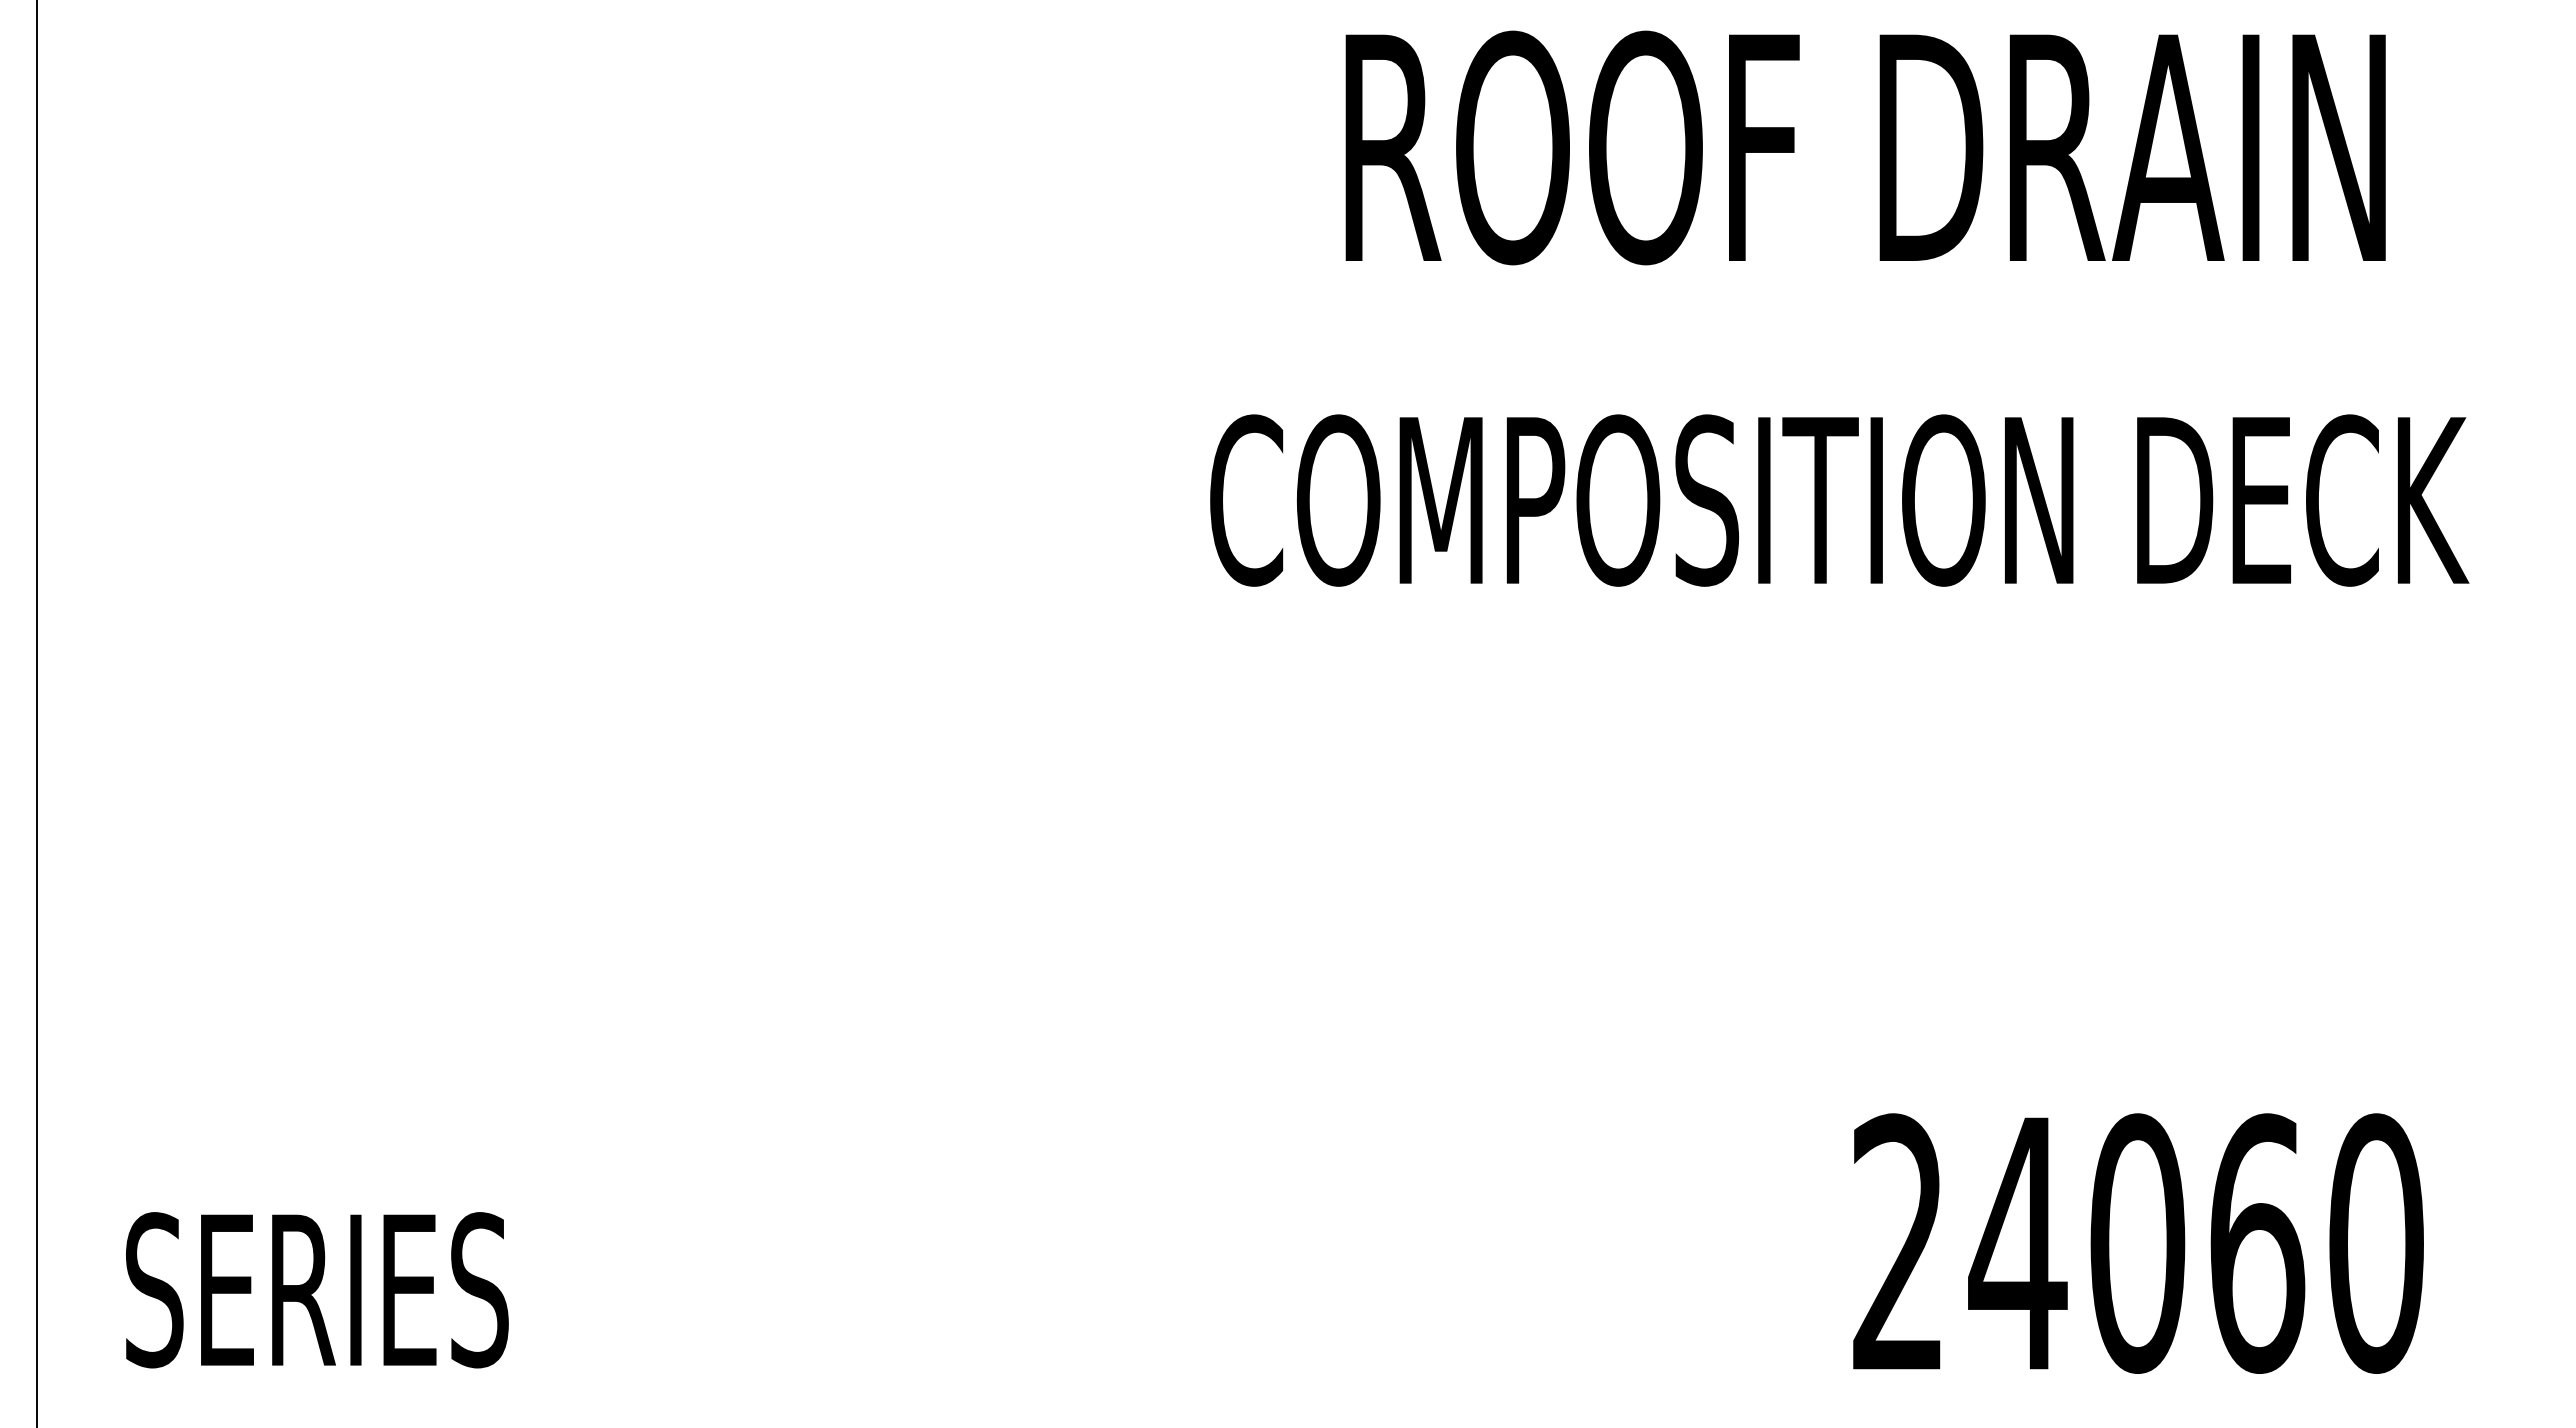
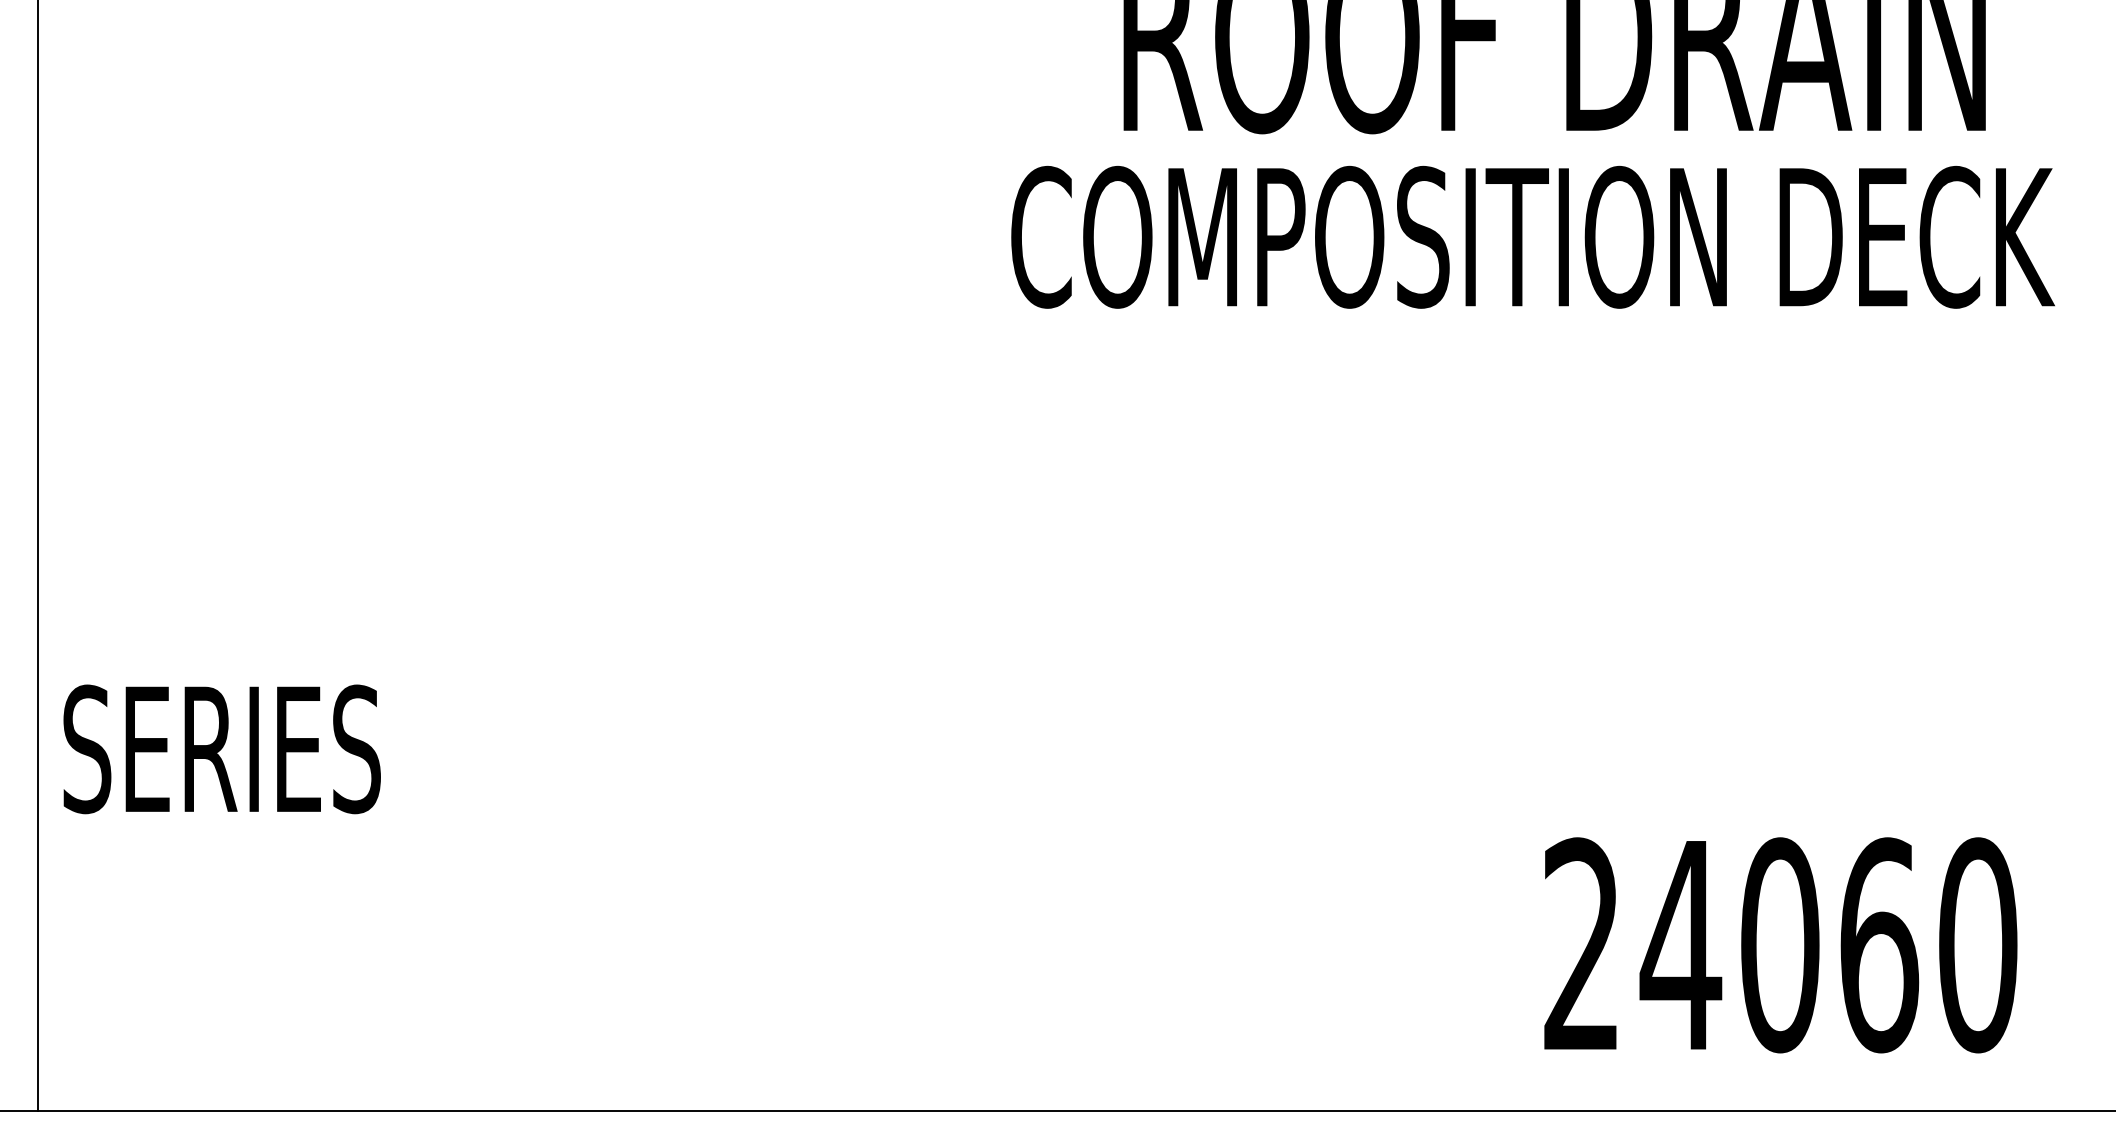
text: (1839, 500) -> (1532, 237), moved
text: (317, 1290) -> (222, 749), moved

